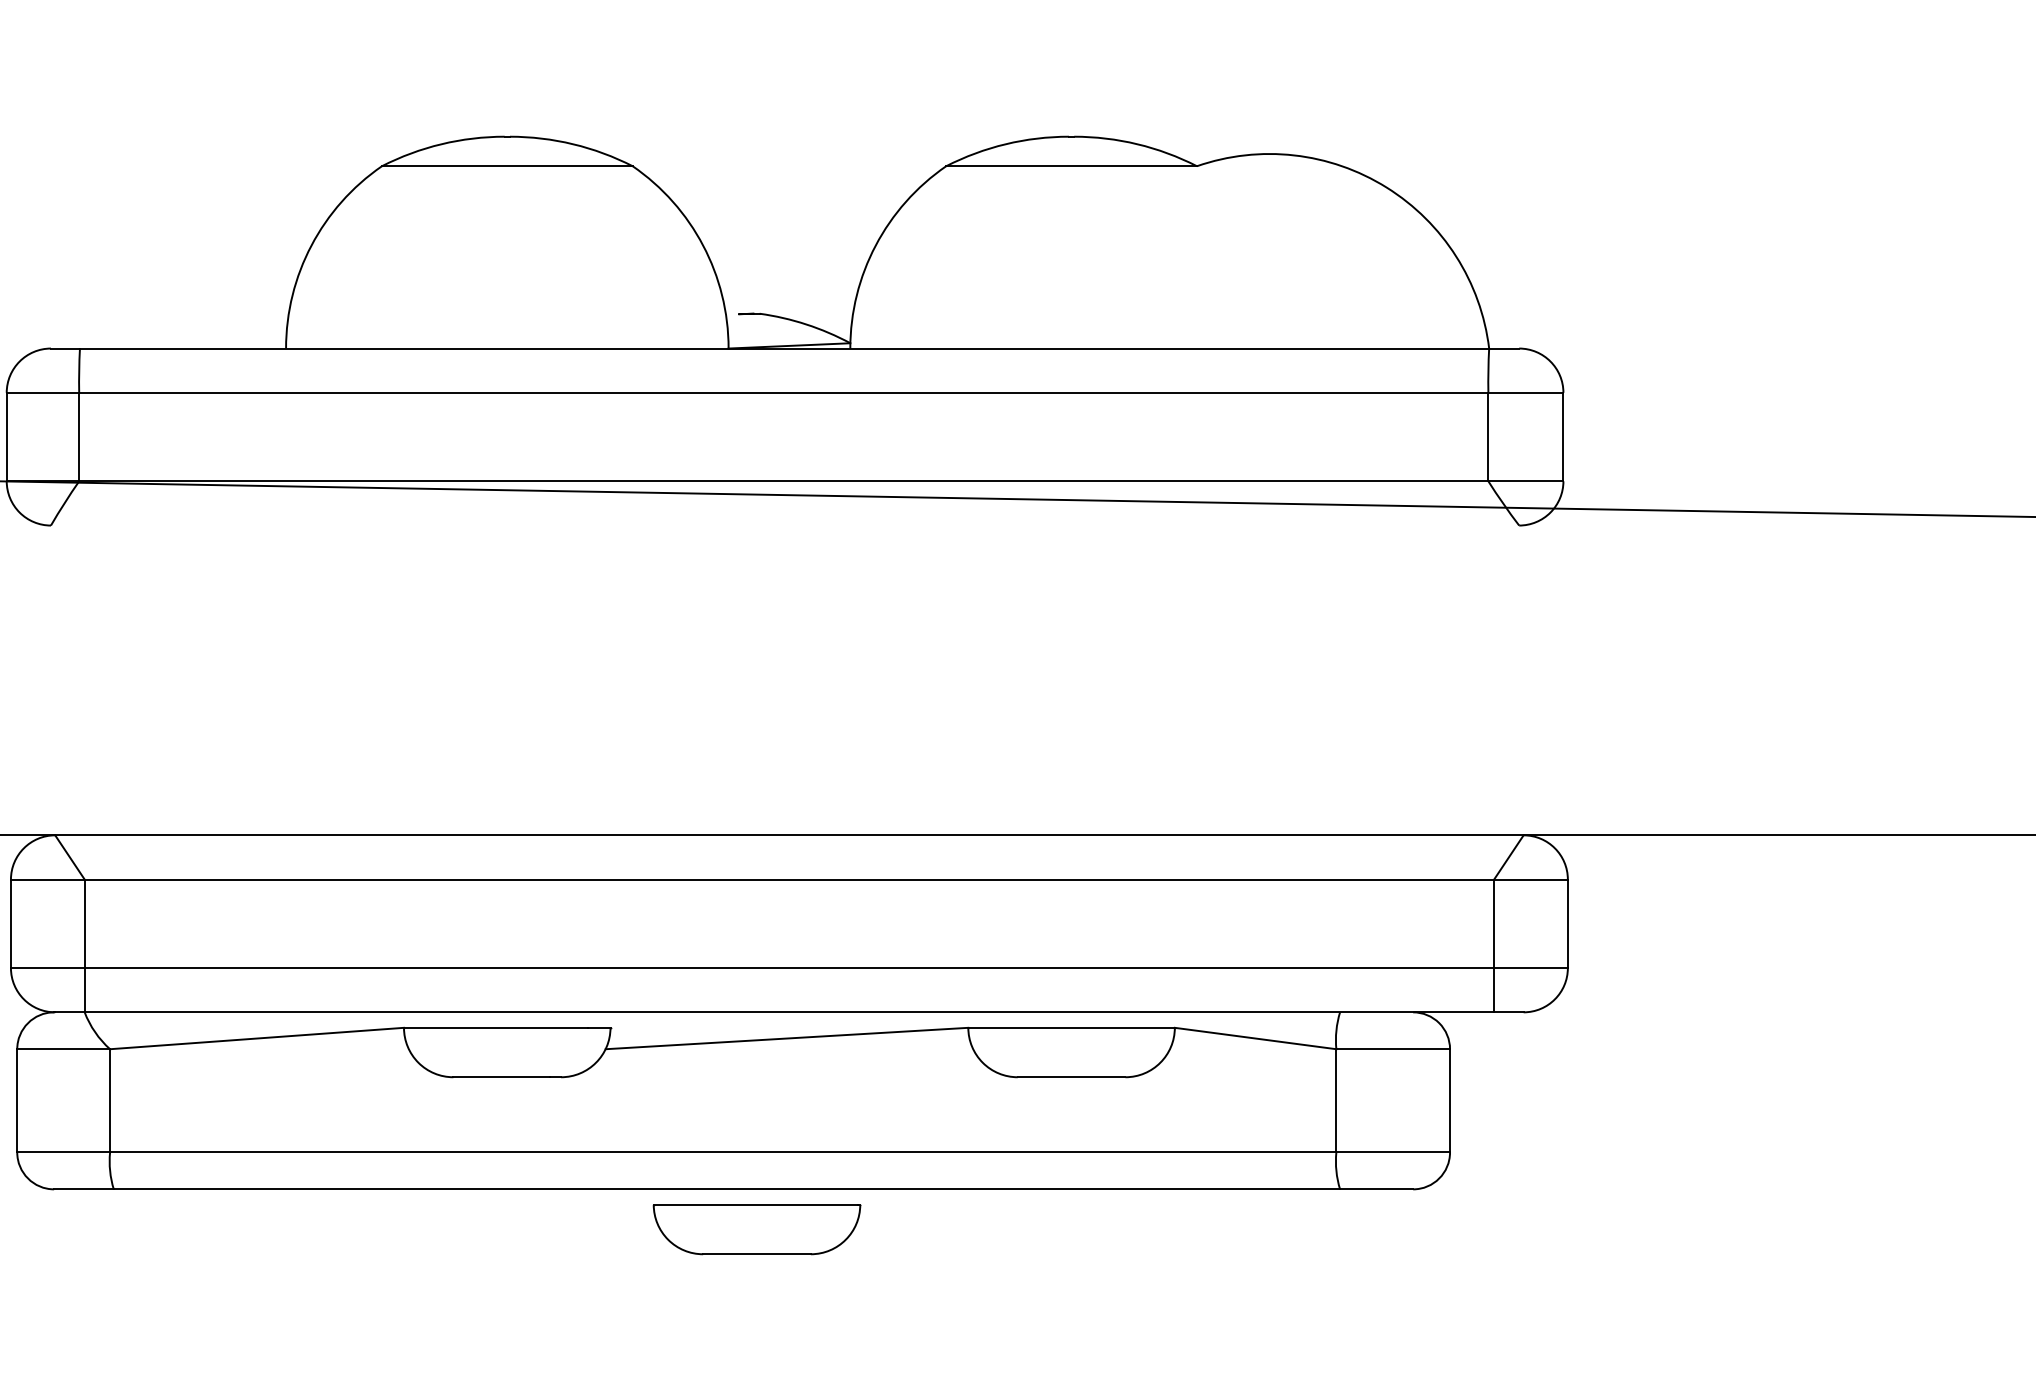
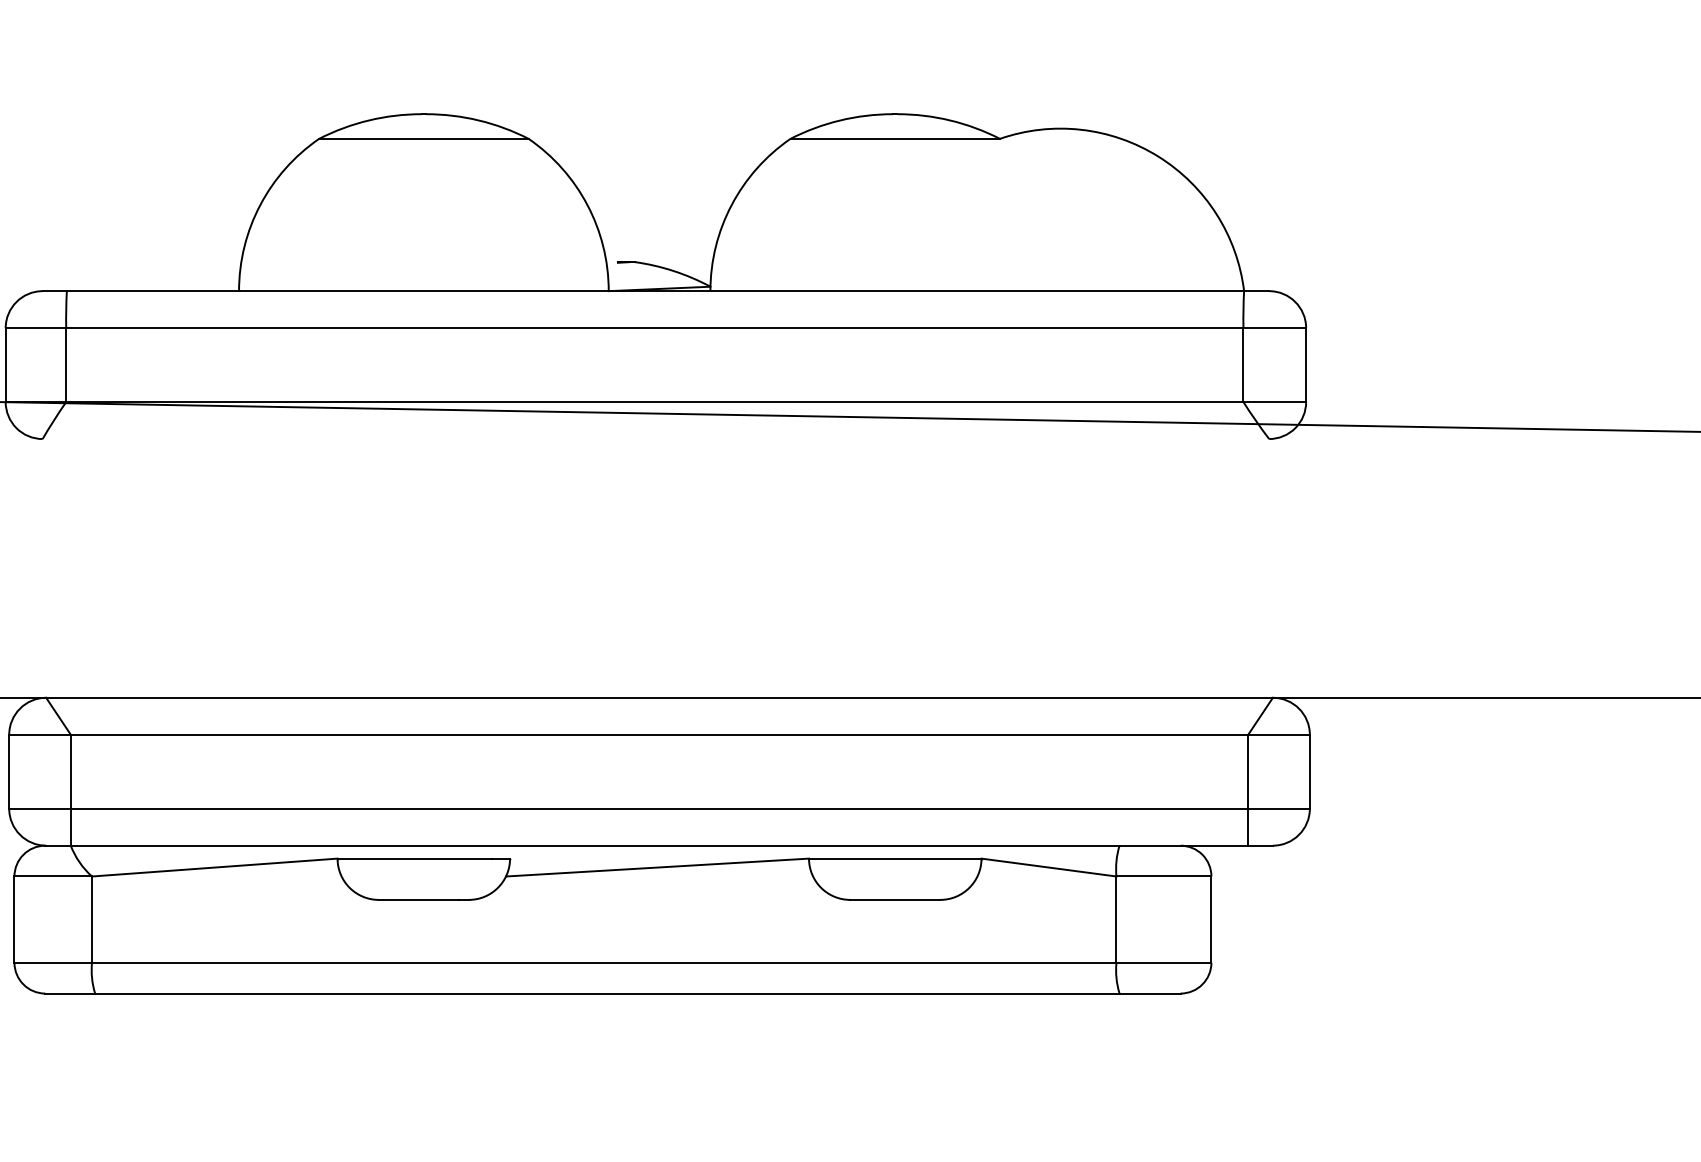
part: (756, 1229) -> (632, 1027), removed

